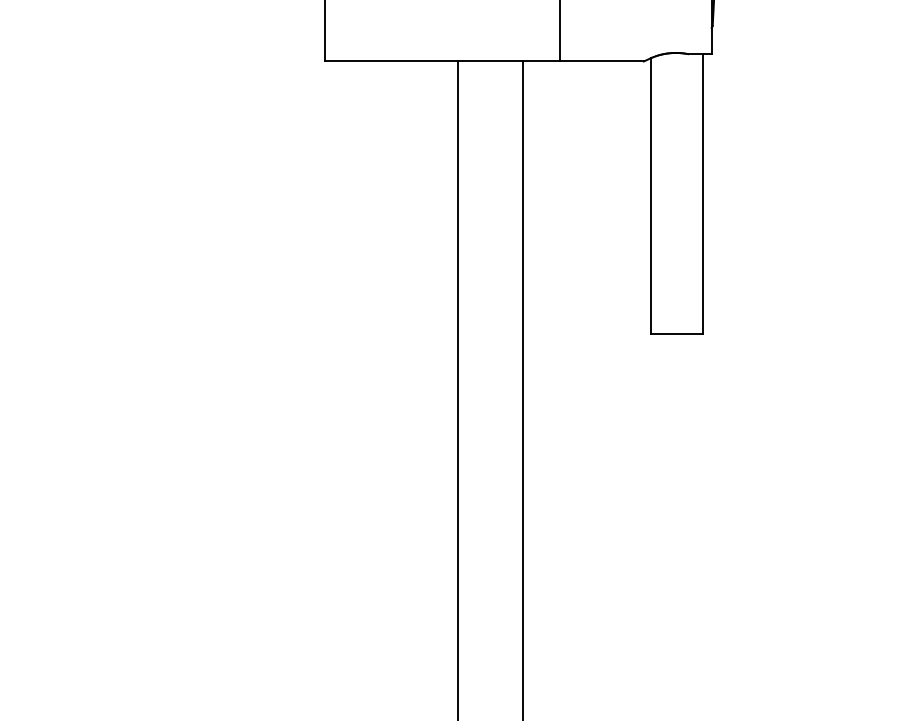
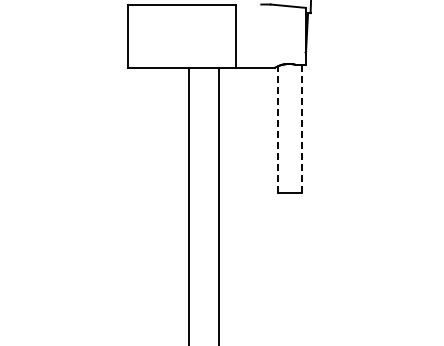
line: (650, 195) -> (277, 129), solid -> dashed
line: (702, 195) -> (301, 129), solid -> dashed

